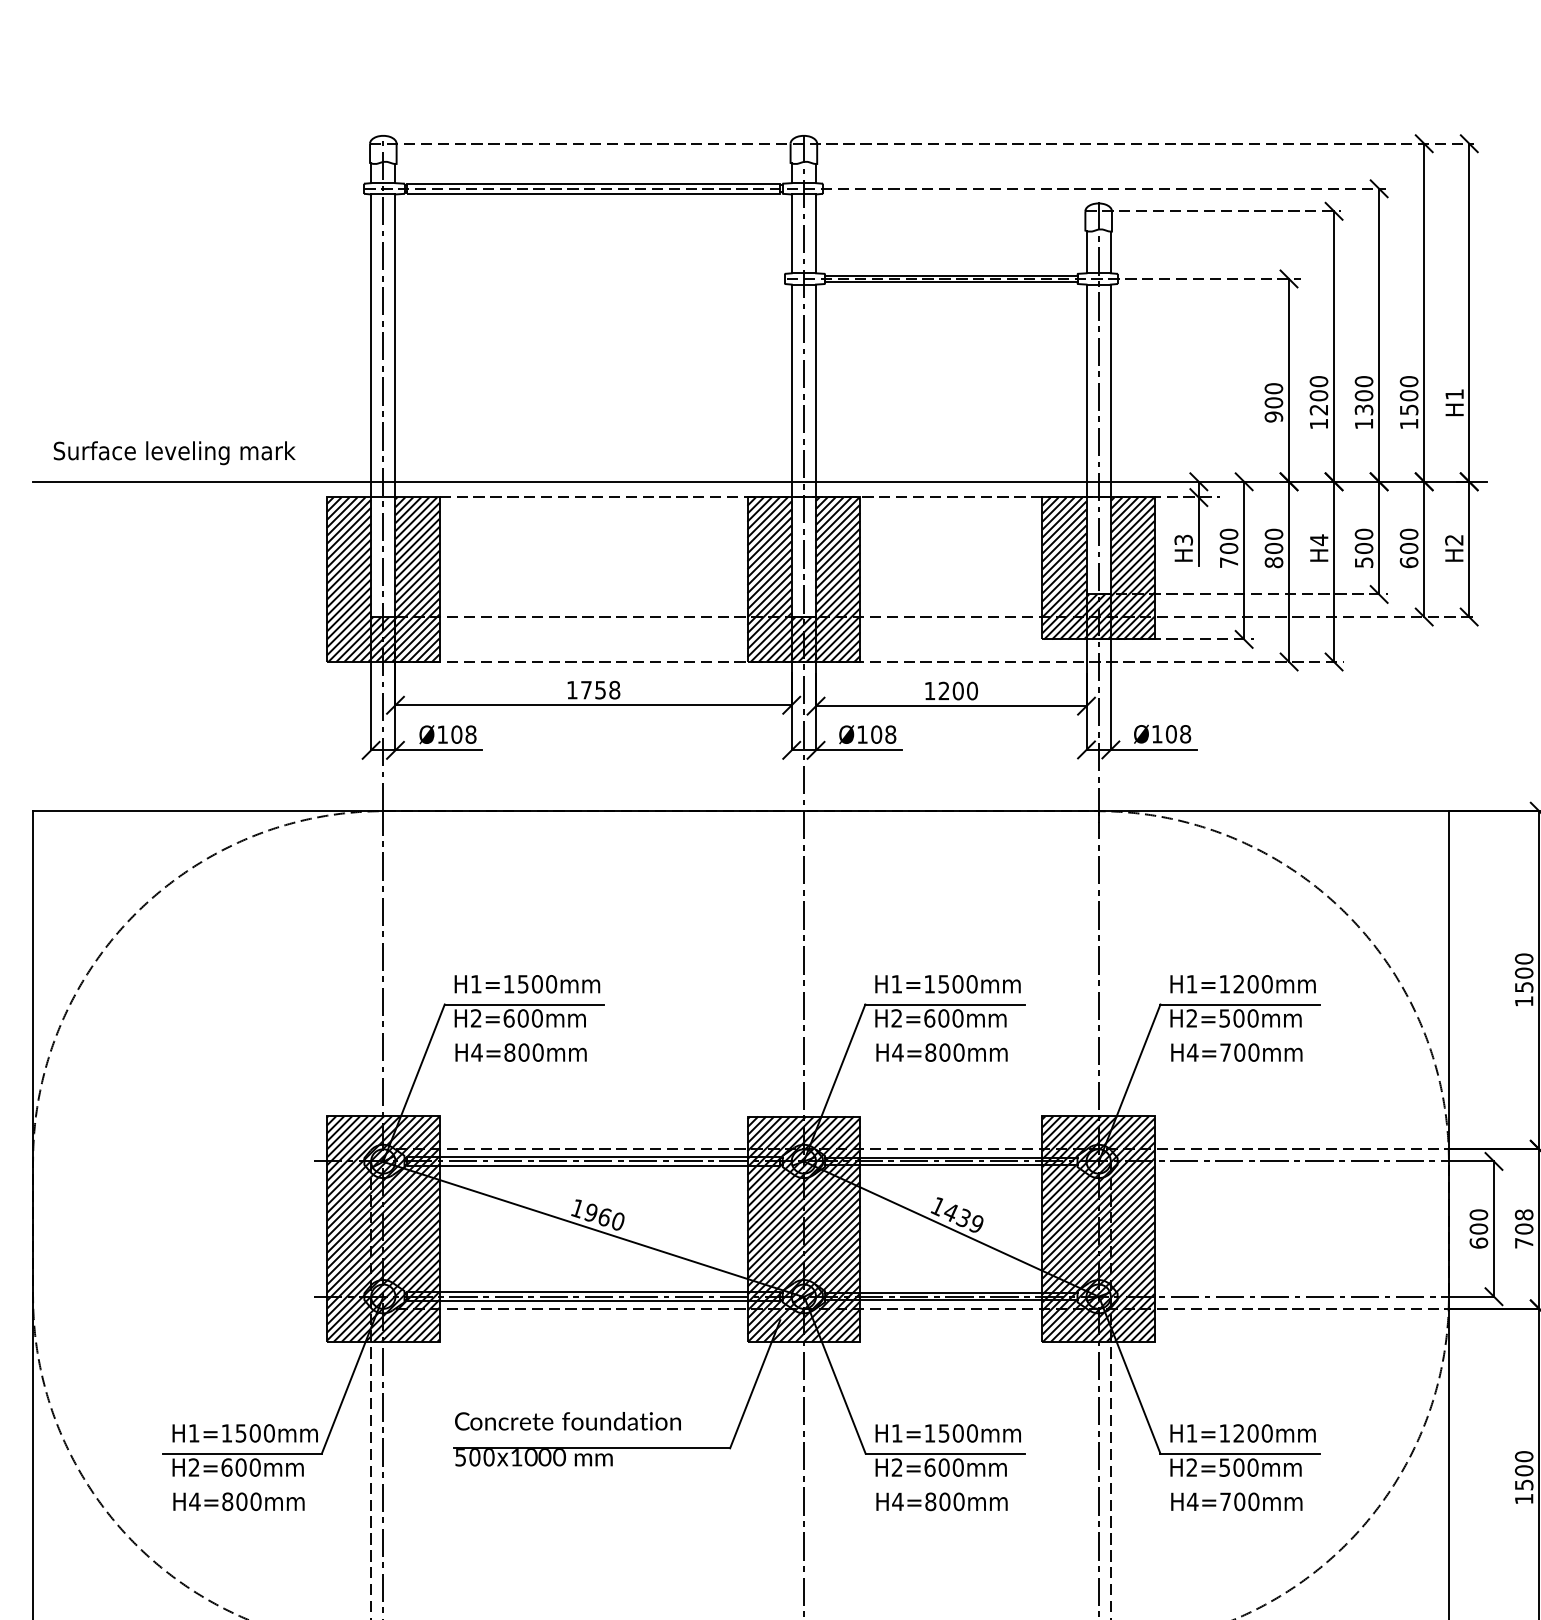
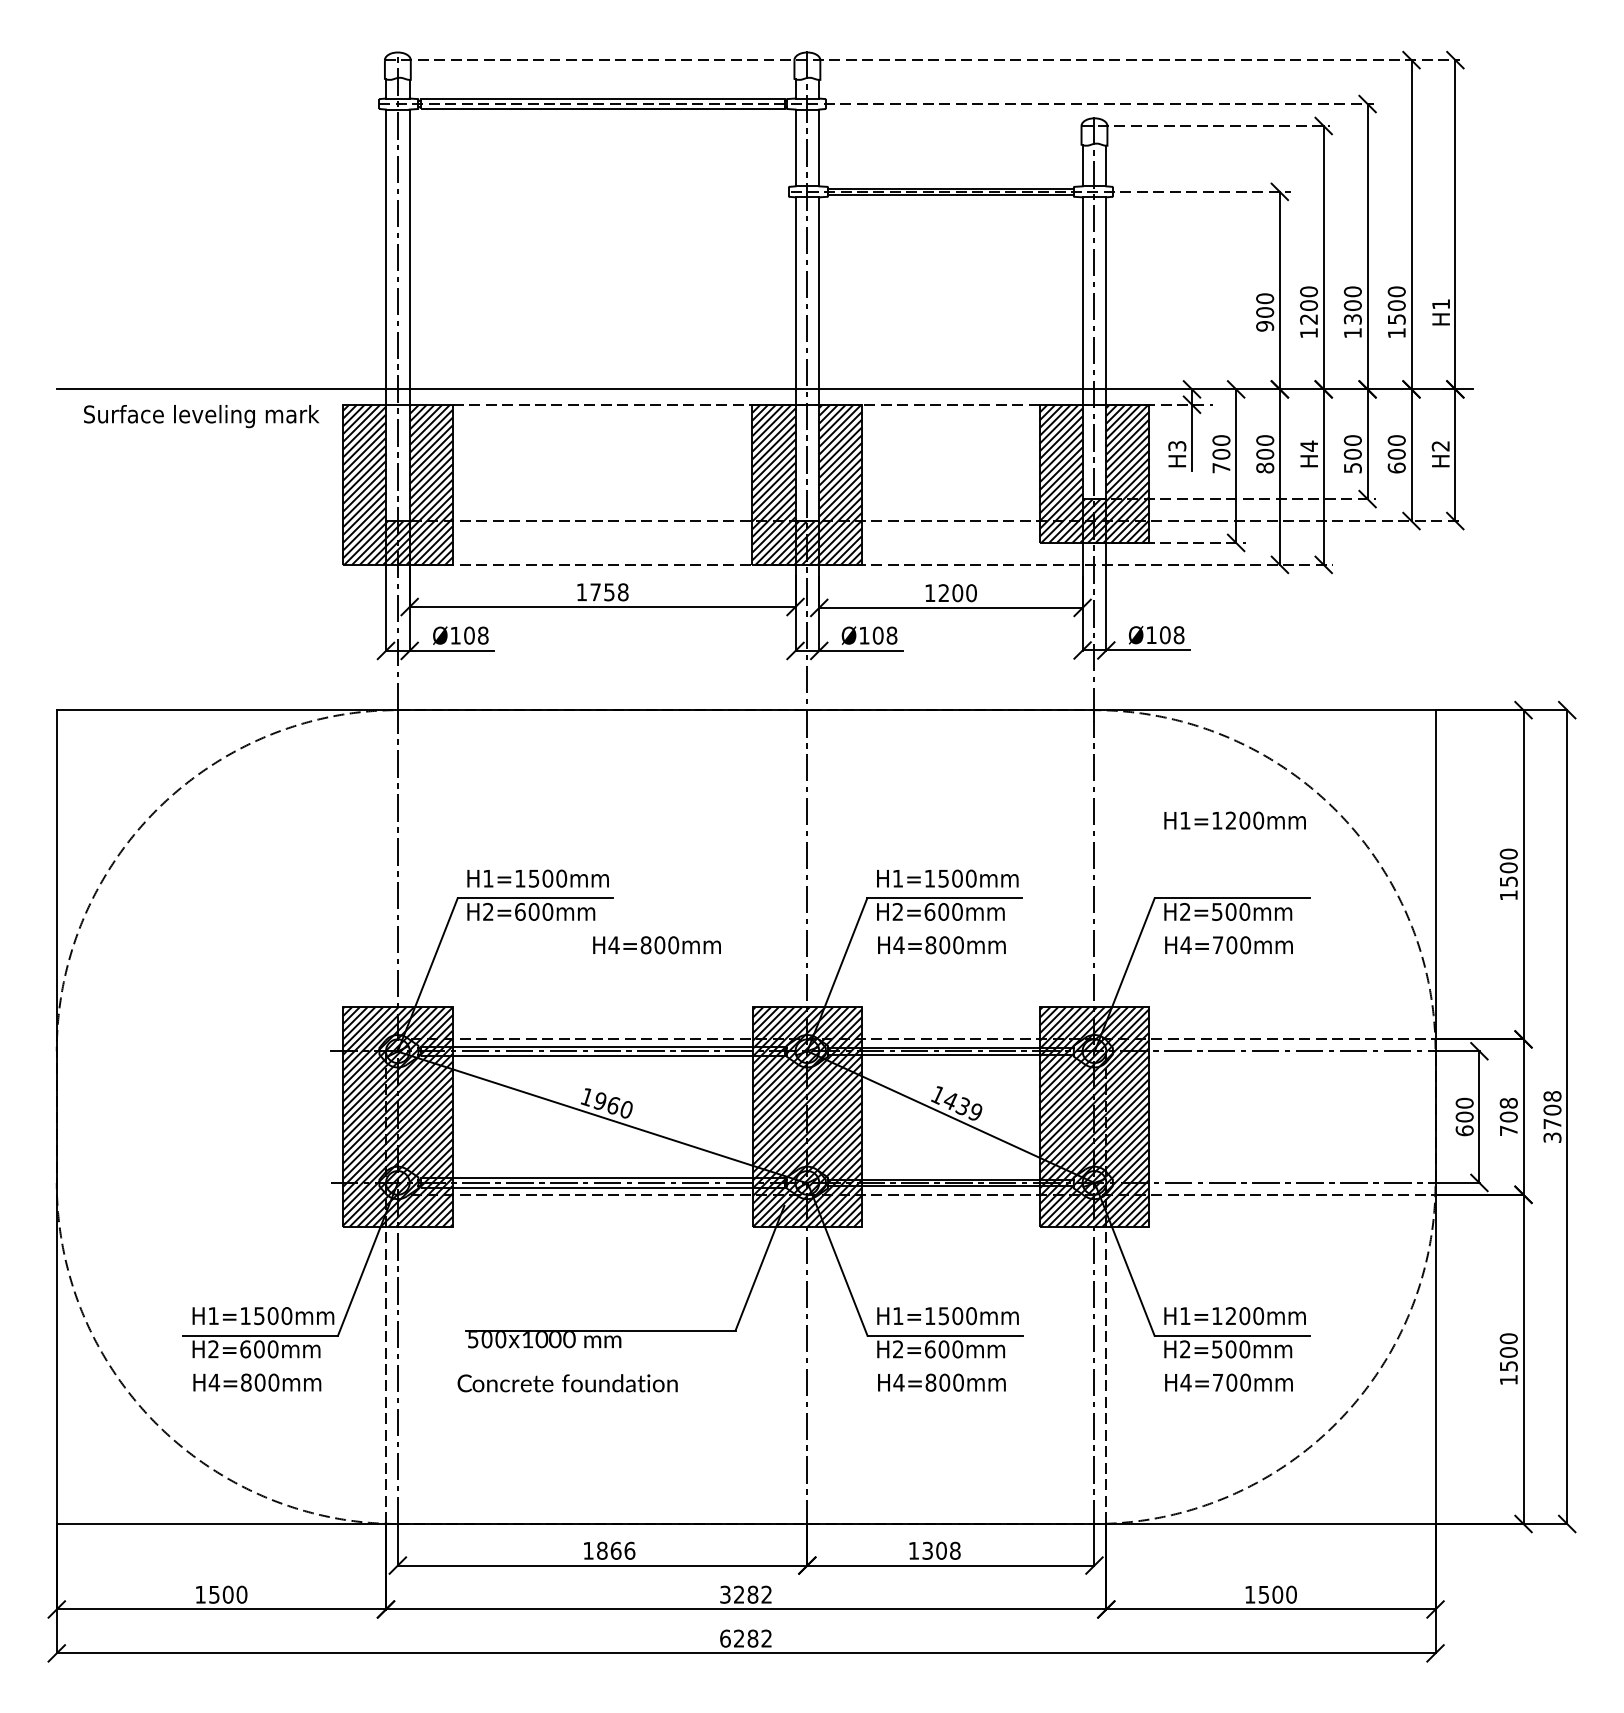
text: (174, 453) -> (201, 416), moved
text: (1242, 984) -> (1234, 820), moved
text: (520, 1052) -> (656, 945), moved
text: (567, 1421) -> (567, 1383), moved

